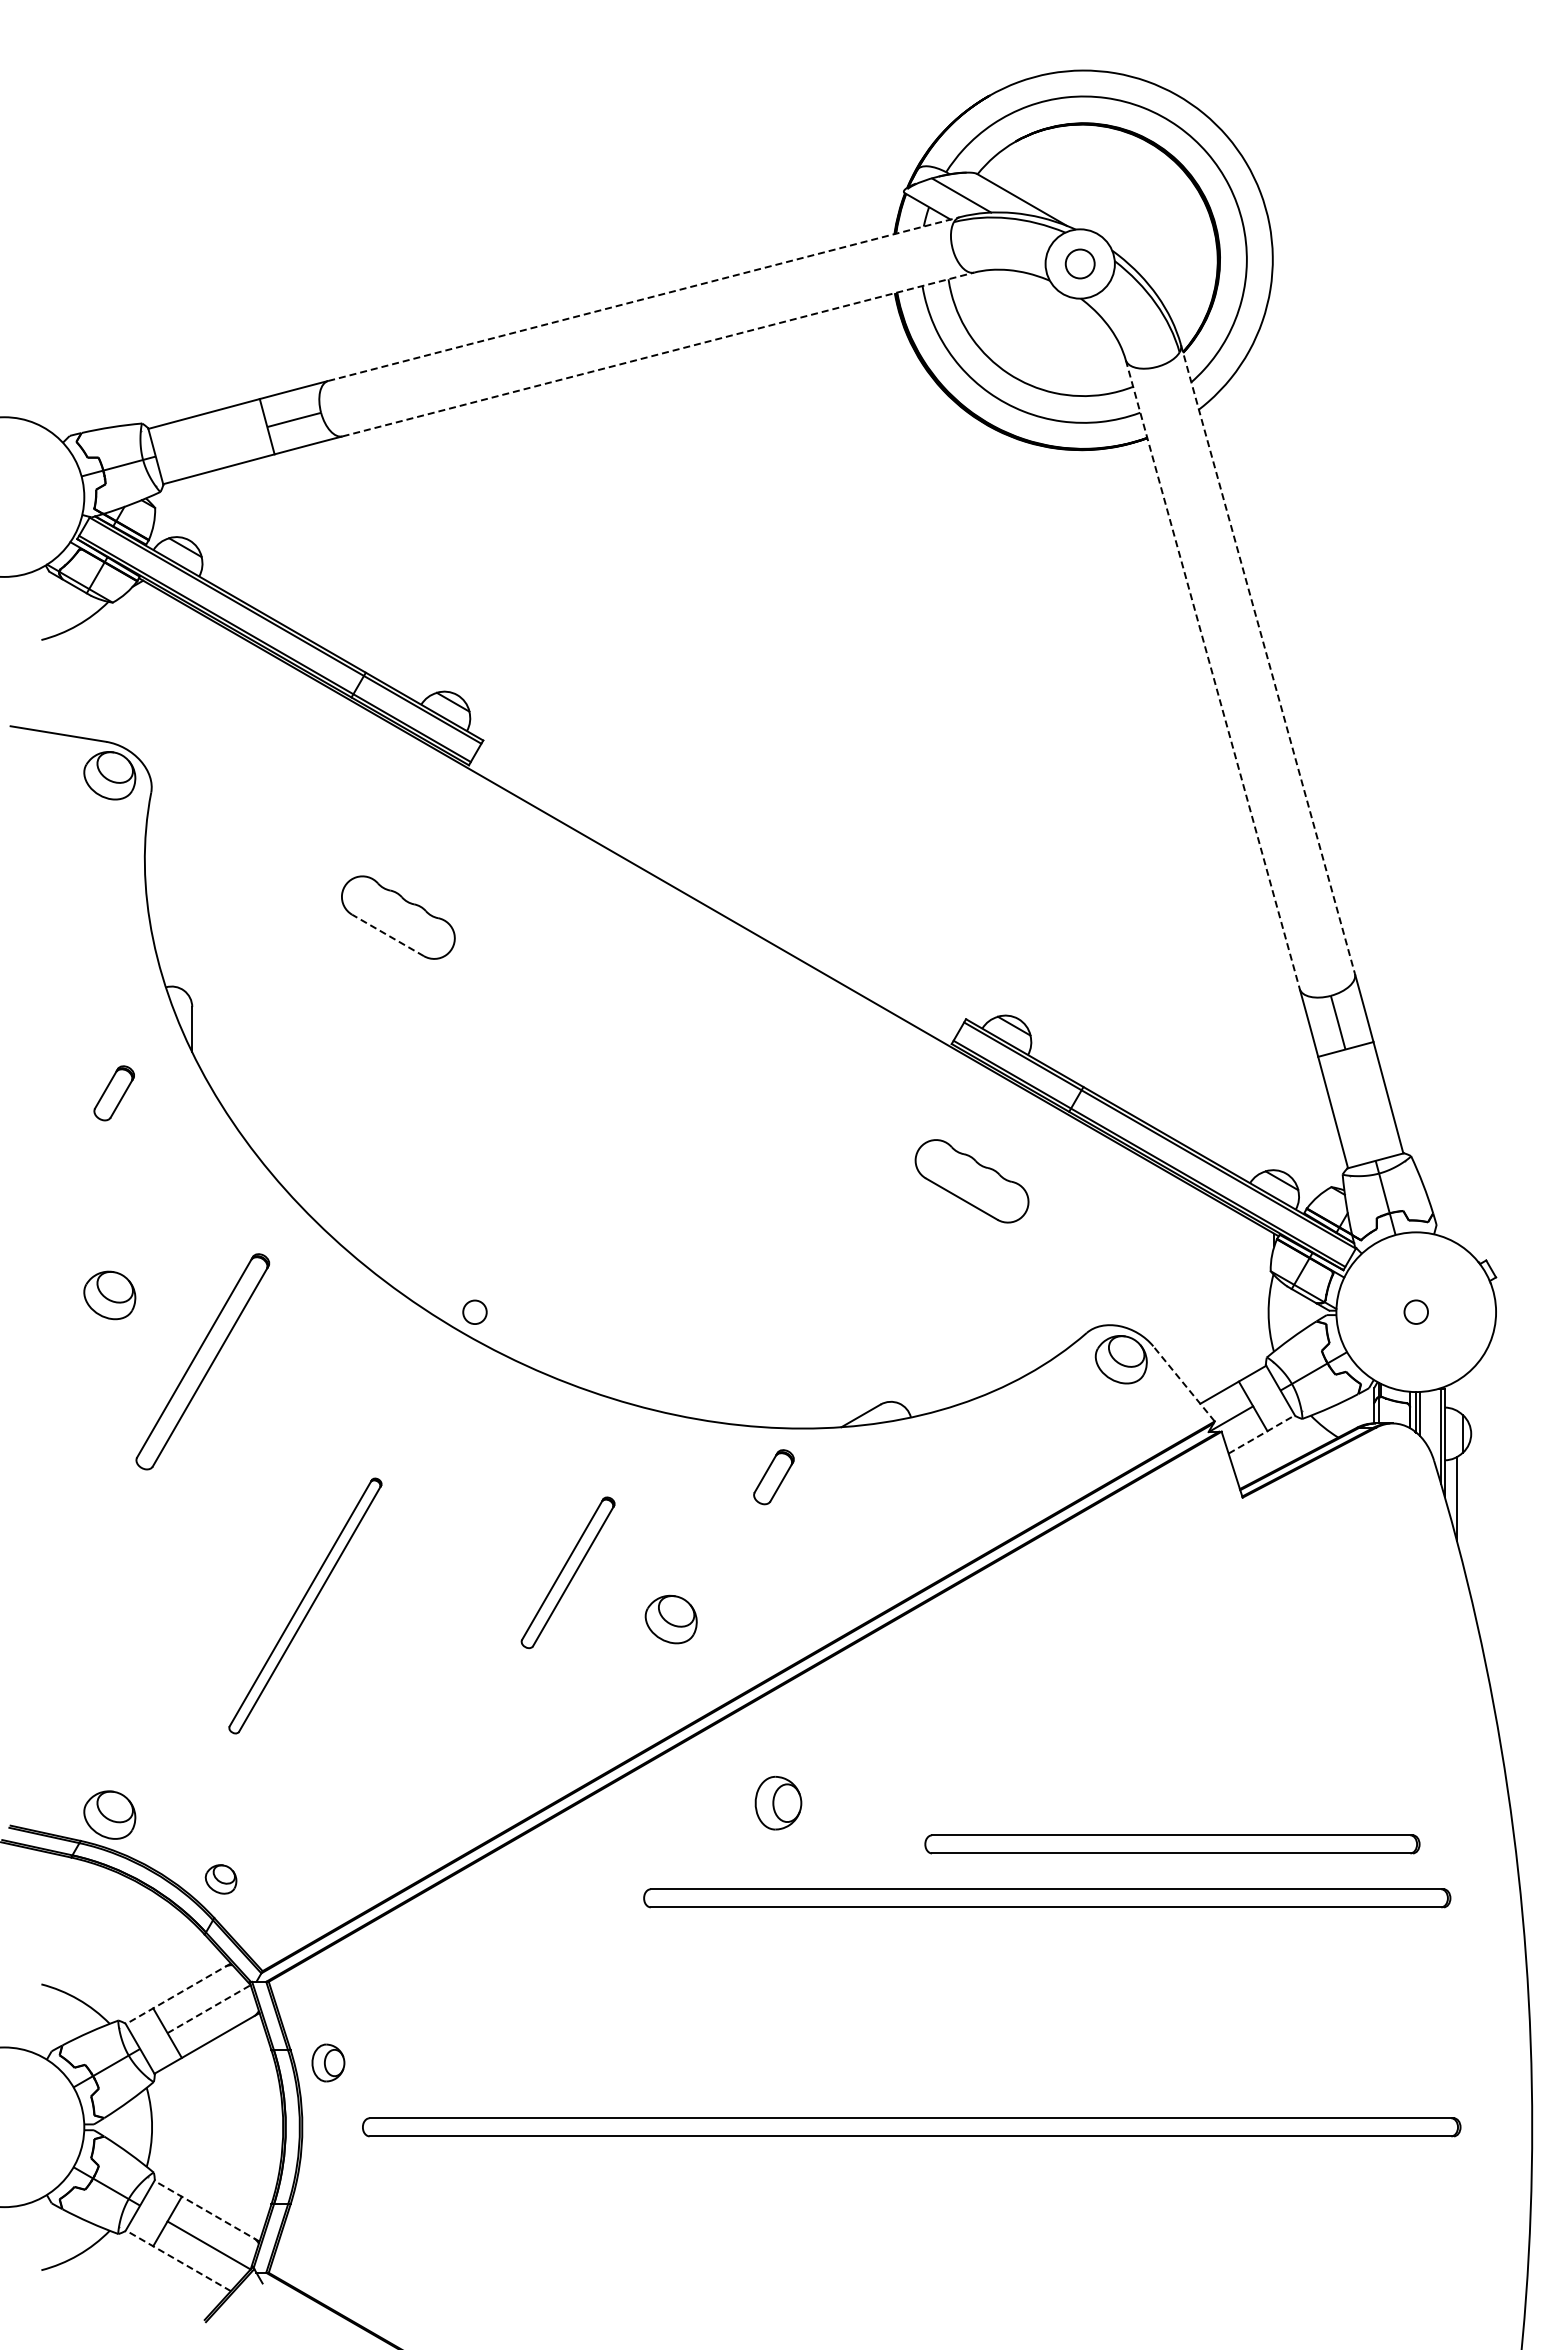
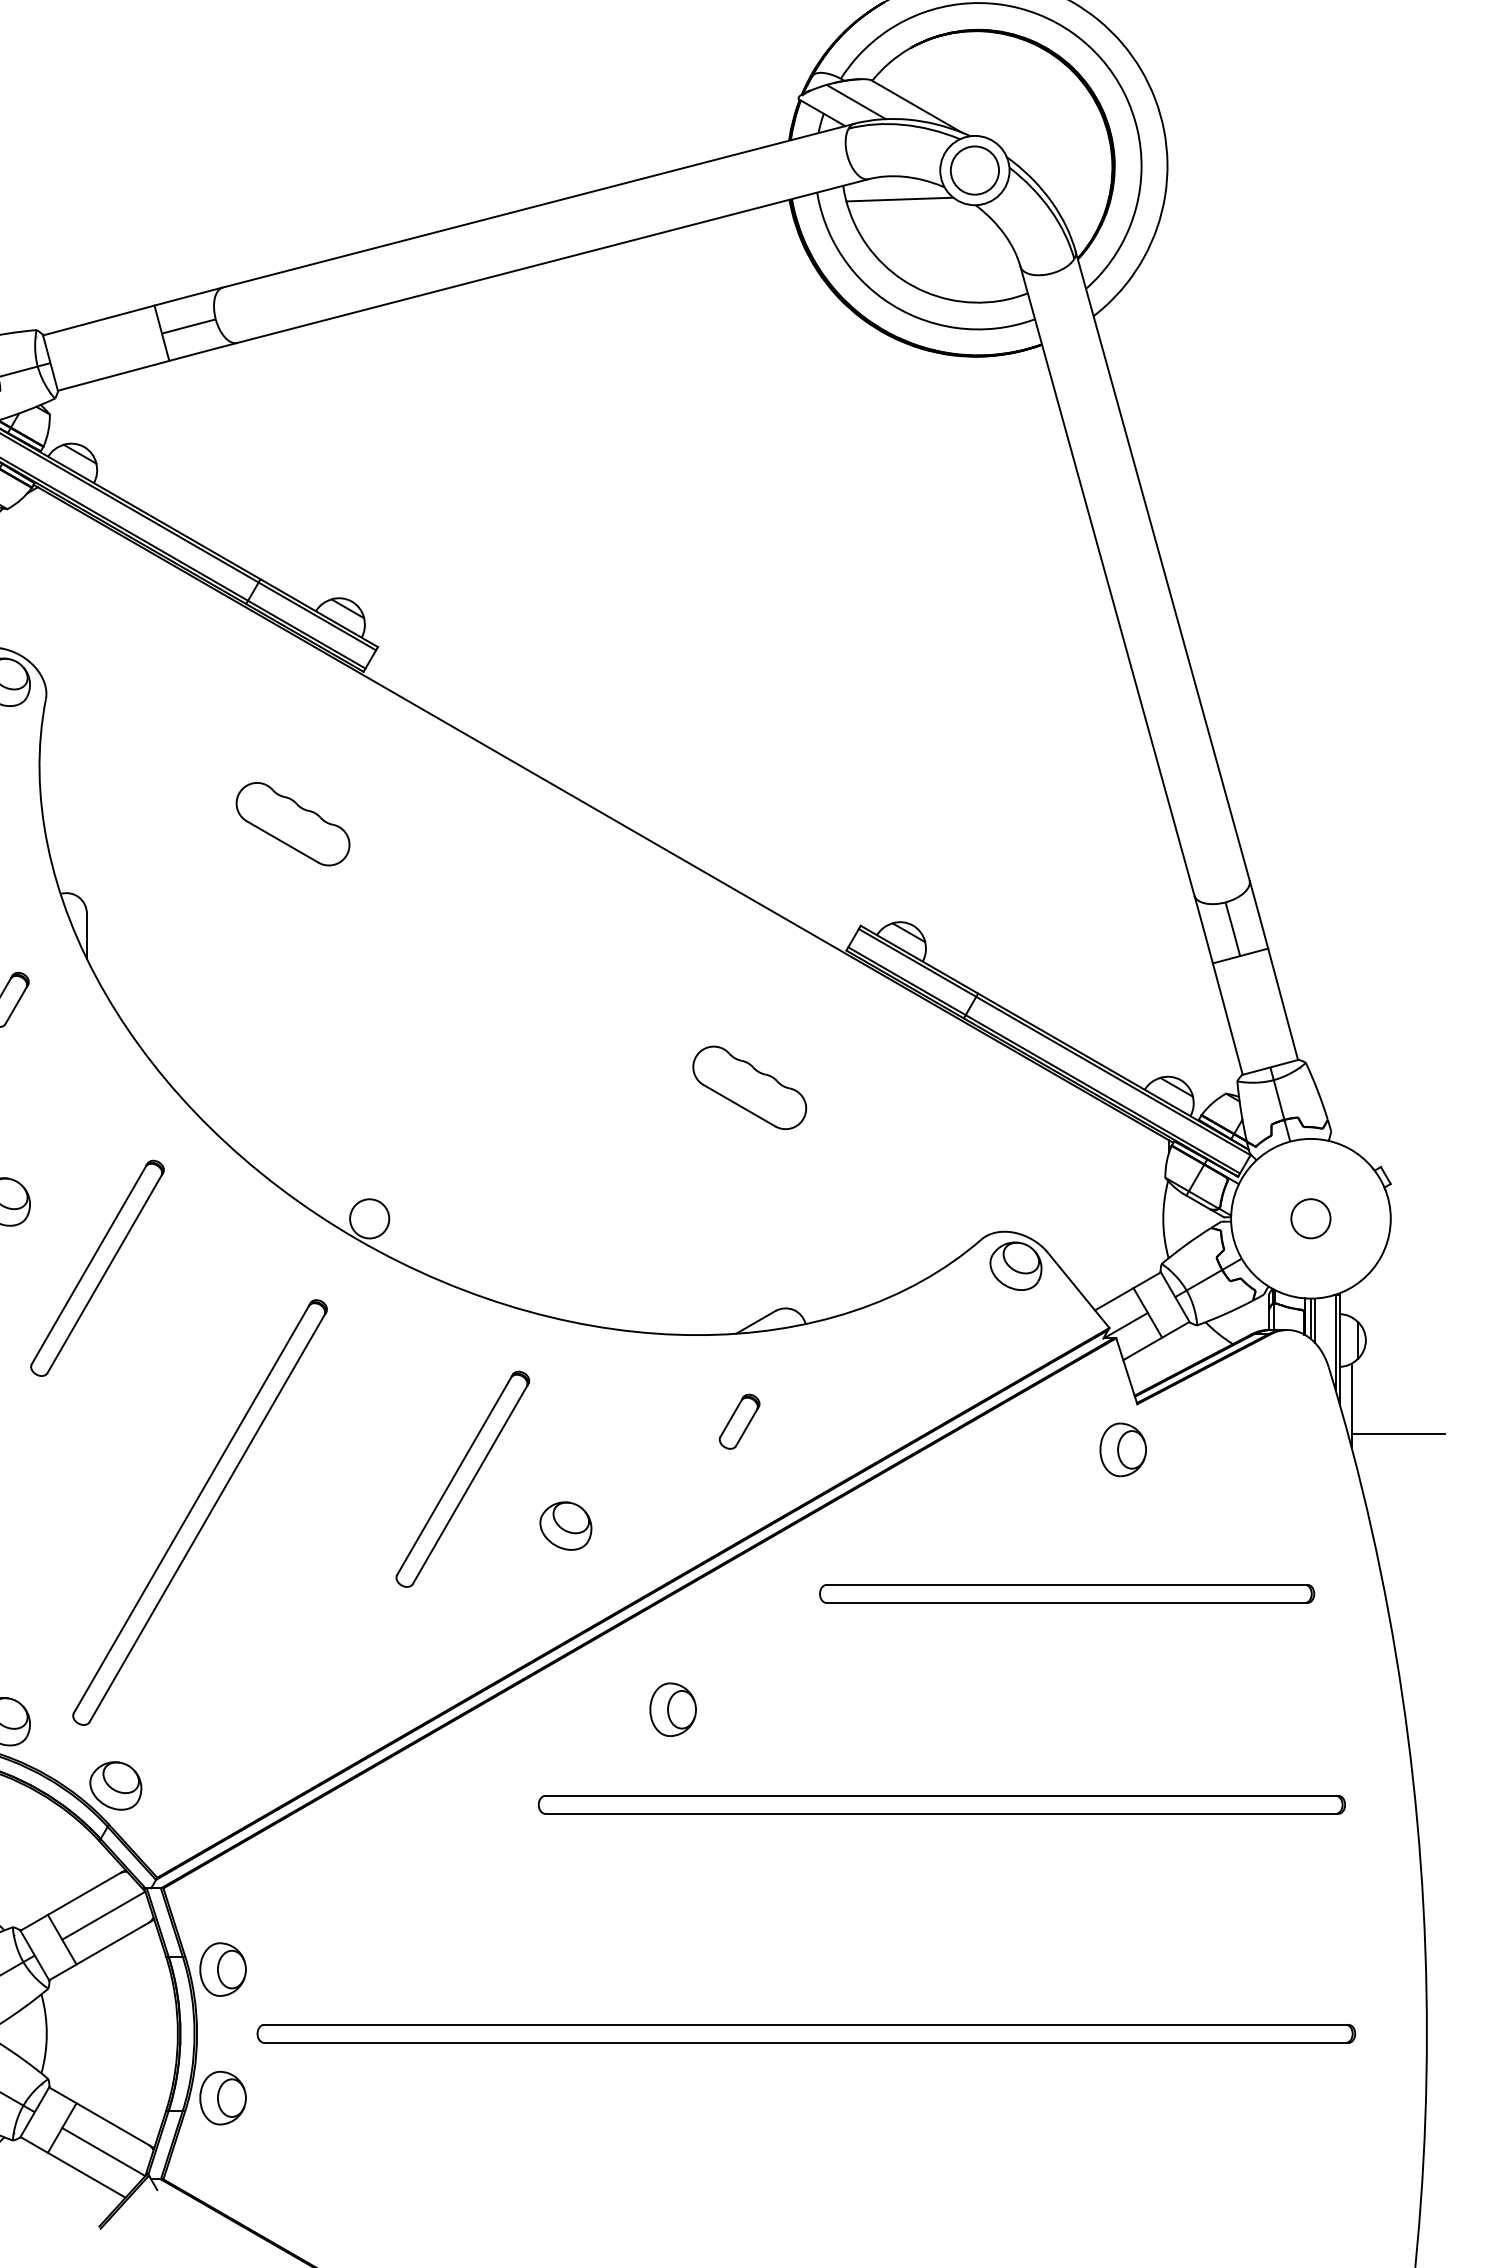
circle: (1080, 263) -> (975, 170), size x1.67
line: (1004, 292) -> (899, 199), added
line: (644, 298) -> (539, 205), dashed -> solid
line: (658, 354) -> (553, 261), dashed -> solid
line: (1268, 659) -> (1163, 566), dashed -> solid
line: (1212, 675) -> (1107, 582), dashed -> solid
line: (387, 935) -> (282, 842), dashed -> solid
part: (971, 1181) -> (749, 1088), moved
circle: (474, 1311) -> (369, 1218), size x1.67
circle: (1415, 1311) -> (1310, 1218), size x1.67
line: (1184, 1383) -> (1079, 1290), dashed -> solid
line: (1262, 1434) -> (1157, 1341), dashed -> solid
part: (773, 1477) -> (739, 1422), moved
line: (1503, 1527) -> (1398, 1434), added
part: (1228, 1543) -> (1123, 1450), added
part: (567, 1572) -> (462, 1479), size x1.43
part: (305, 1605) -> (200, 1512), size x1.67
part: (1172, 1844) -> (1067, 1594), moved
part: (220, 1879) -> (115, 1786), size x1.67
line: (178, 1993) -> (73, 1900), dashed -> solid
line: (209, 2009) -> (104, 1916), dashed -> solid
part: (328, 2062) -> (223, 1969), size x1.43
part: (328, 2191) -> (223, 2098), added
line: (207, 2211) -> (102, 2118), dashed -> solid
line: (178, 2260) -> (73, 2167), dashed -> solid

